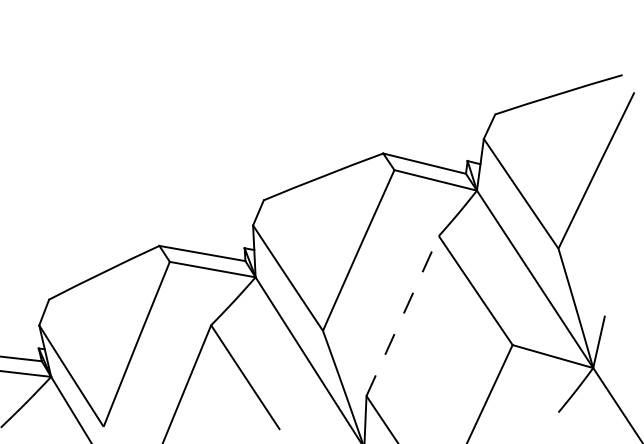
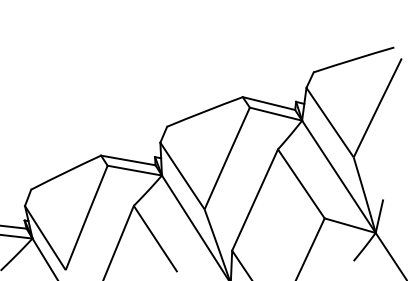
line: (403, 316) -> (255, 200), dashed -> solid

